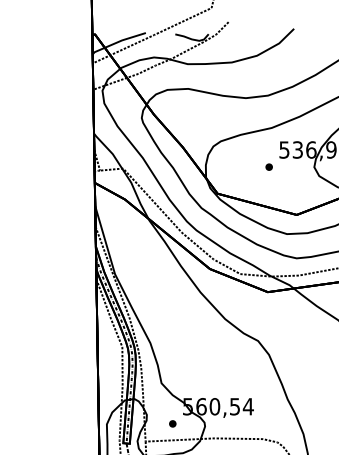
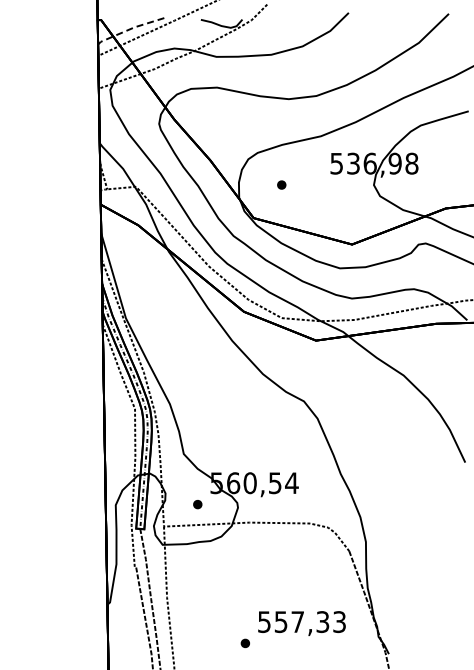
line: (117, 42) -> (129, 29), solid -> dashed
part: (268, 166) -> (281, 184), moved

